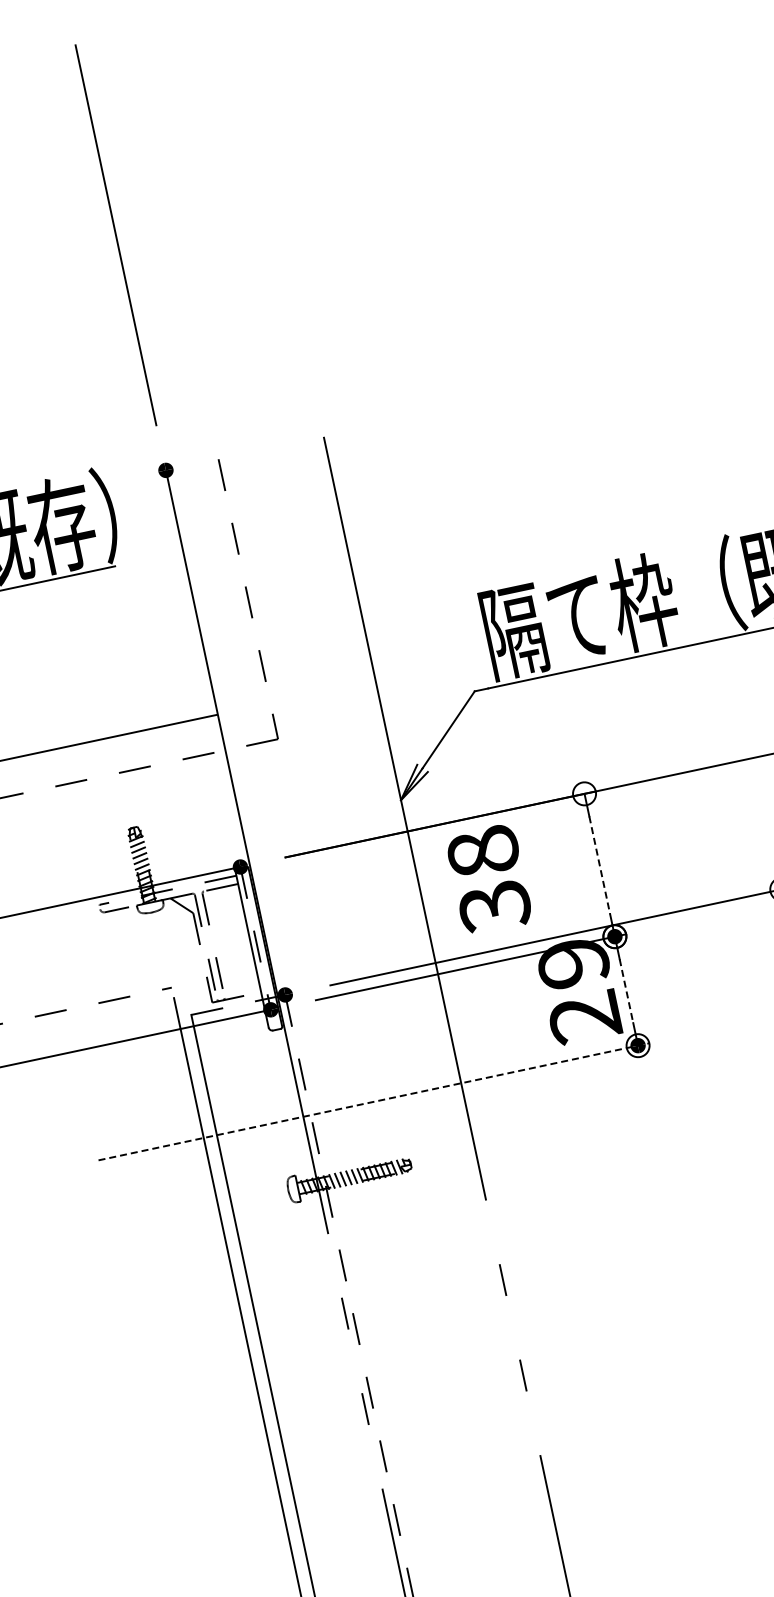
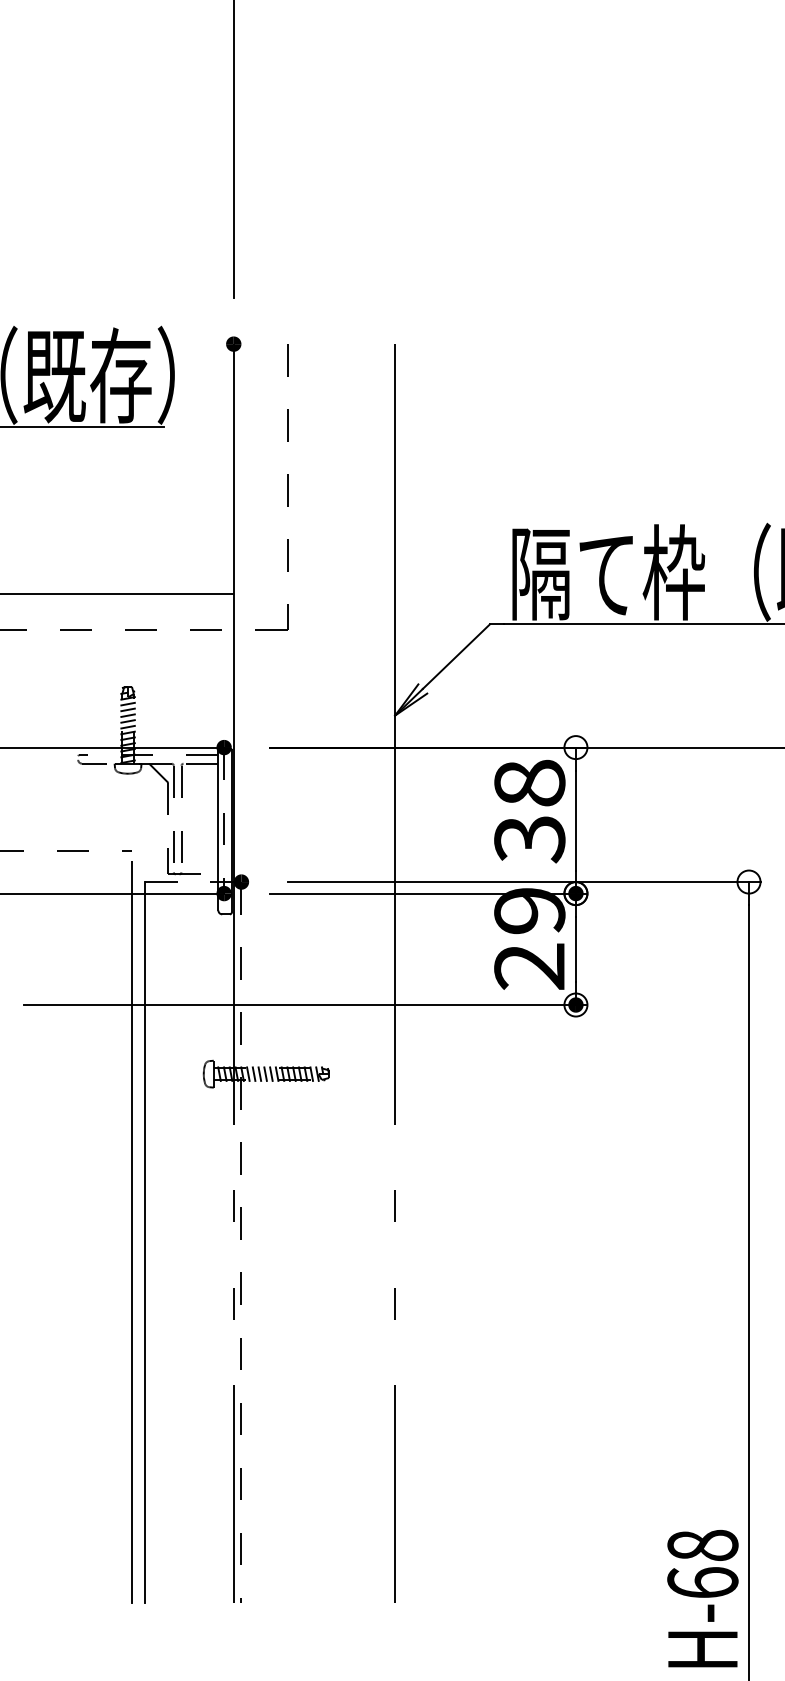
line: (599, 865) -> (575, 820), dashed -> solid
text: (488, 879) -> (529, 811), moved
line: (626, 991) -> (575, 949), dashed -> solid
line: (373, 1102) -> (305, 1005), dashed -> solid

